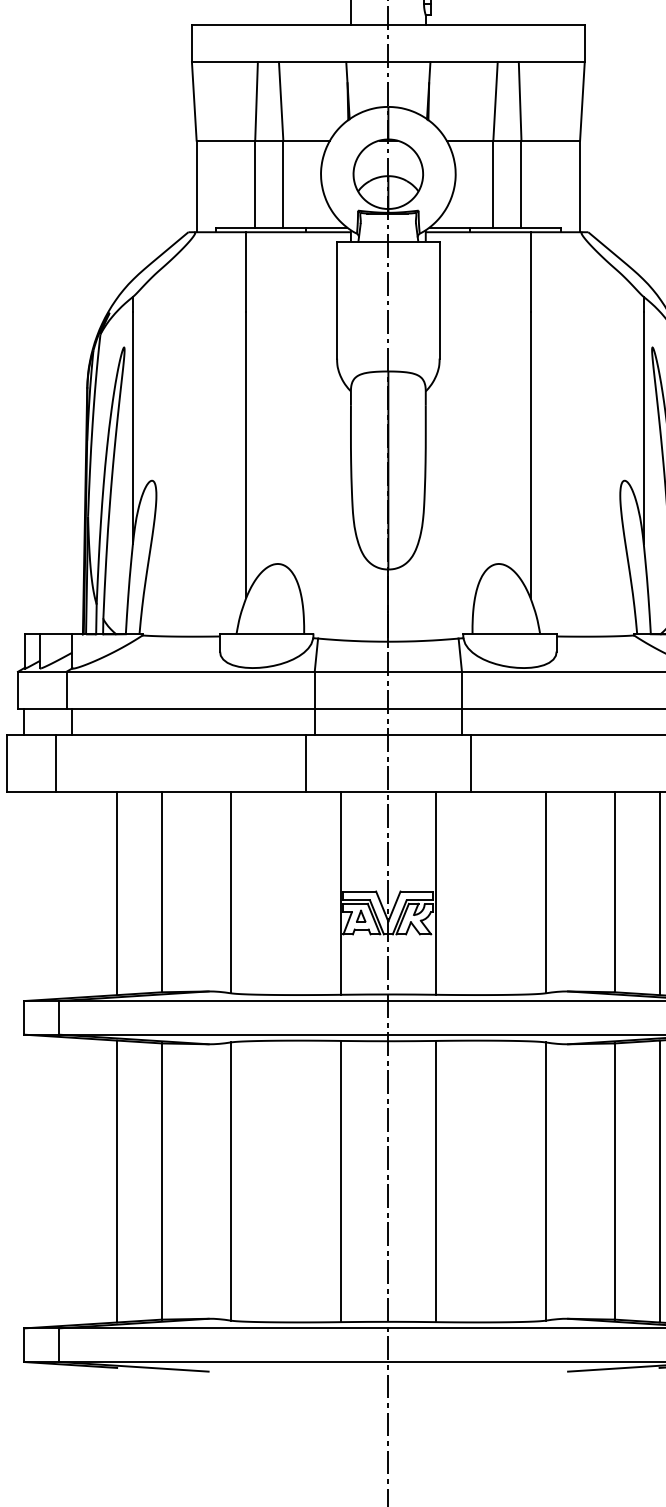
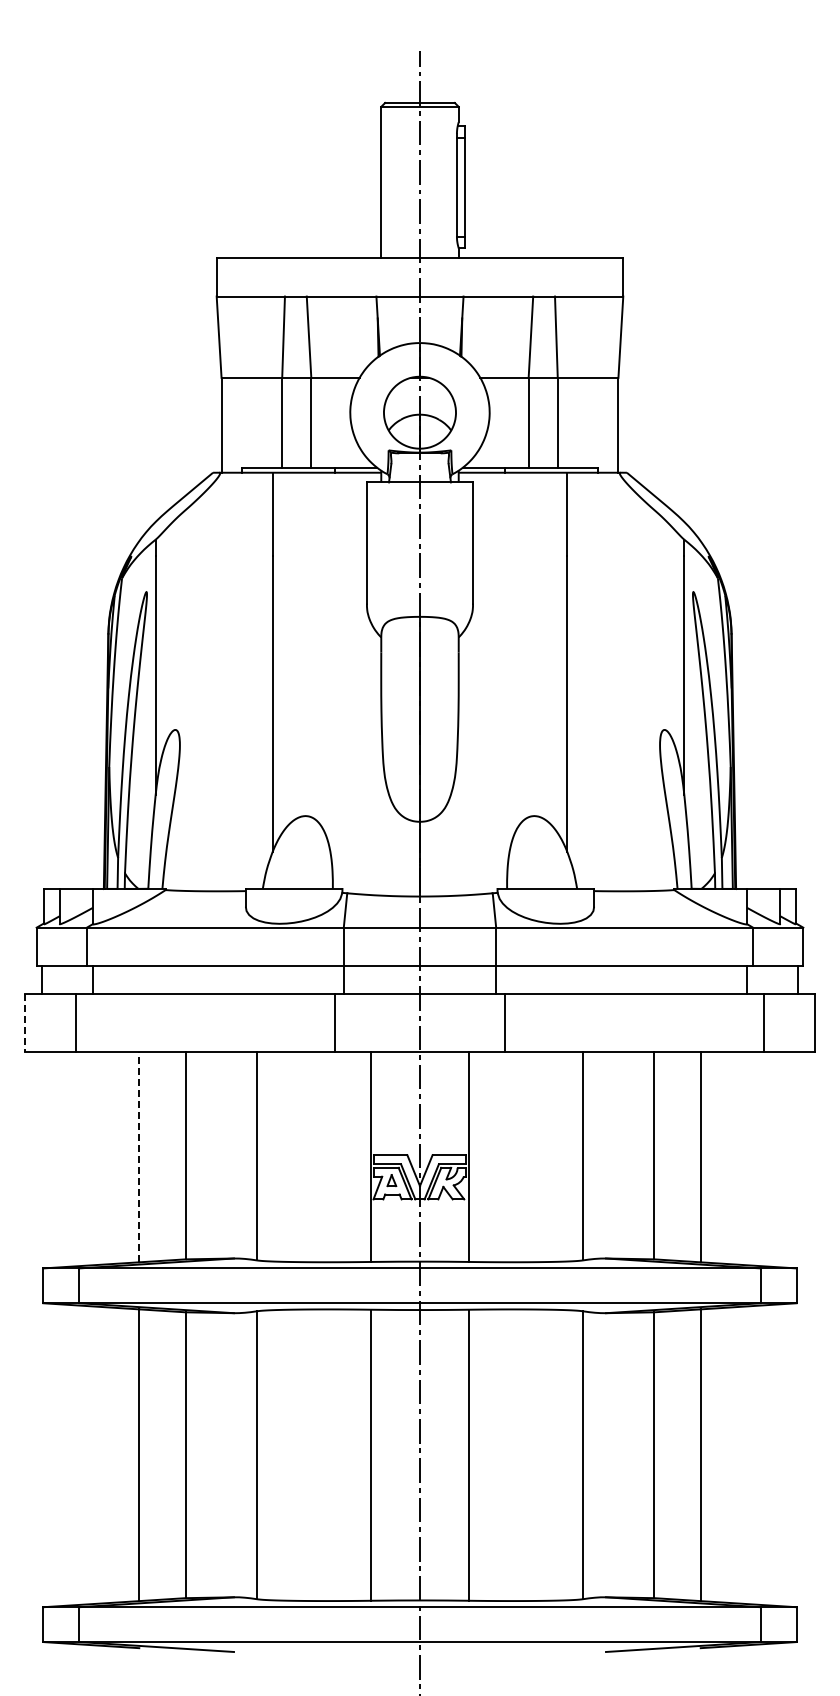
line: (7, 764) -> (25, 1023), solid -> dashed
line: (117, 892) -> (139, 1156), solid -> dashed

